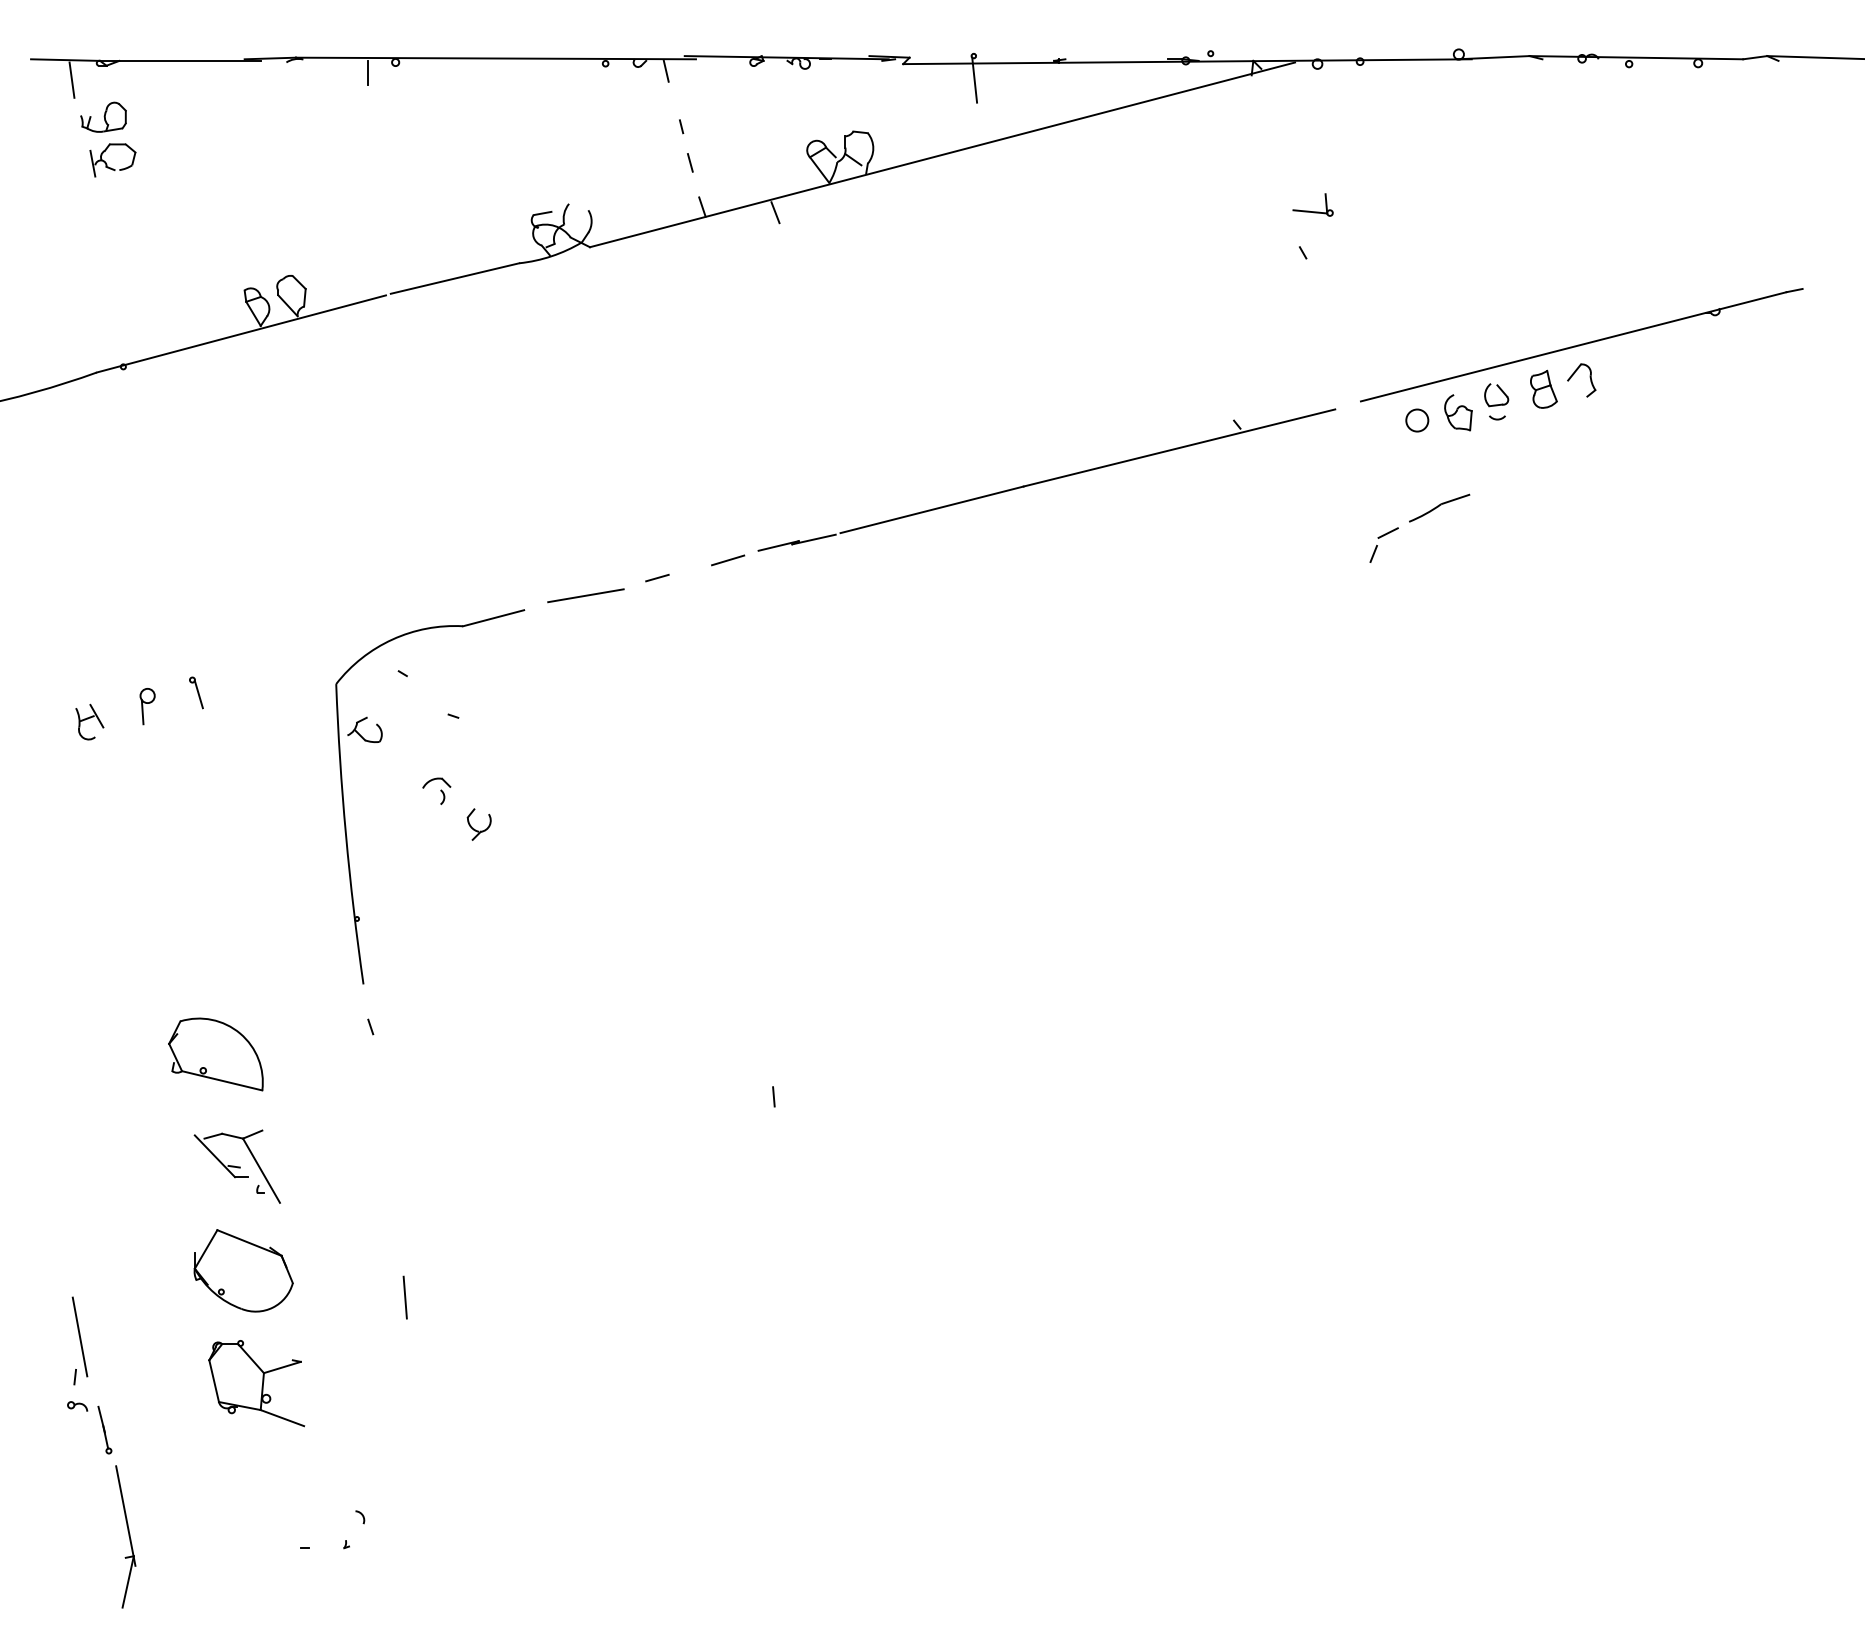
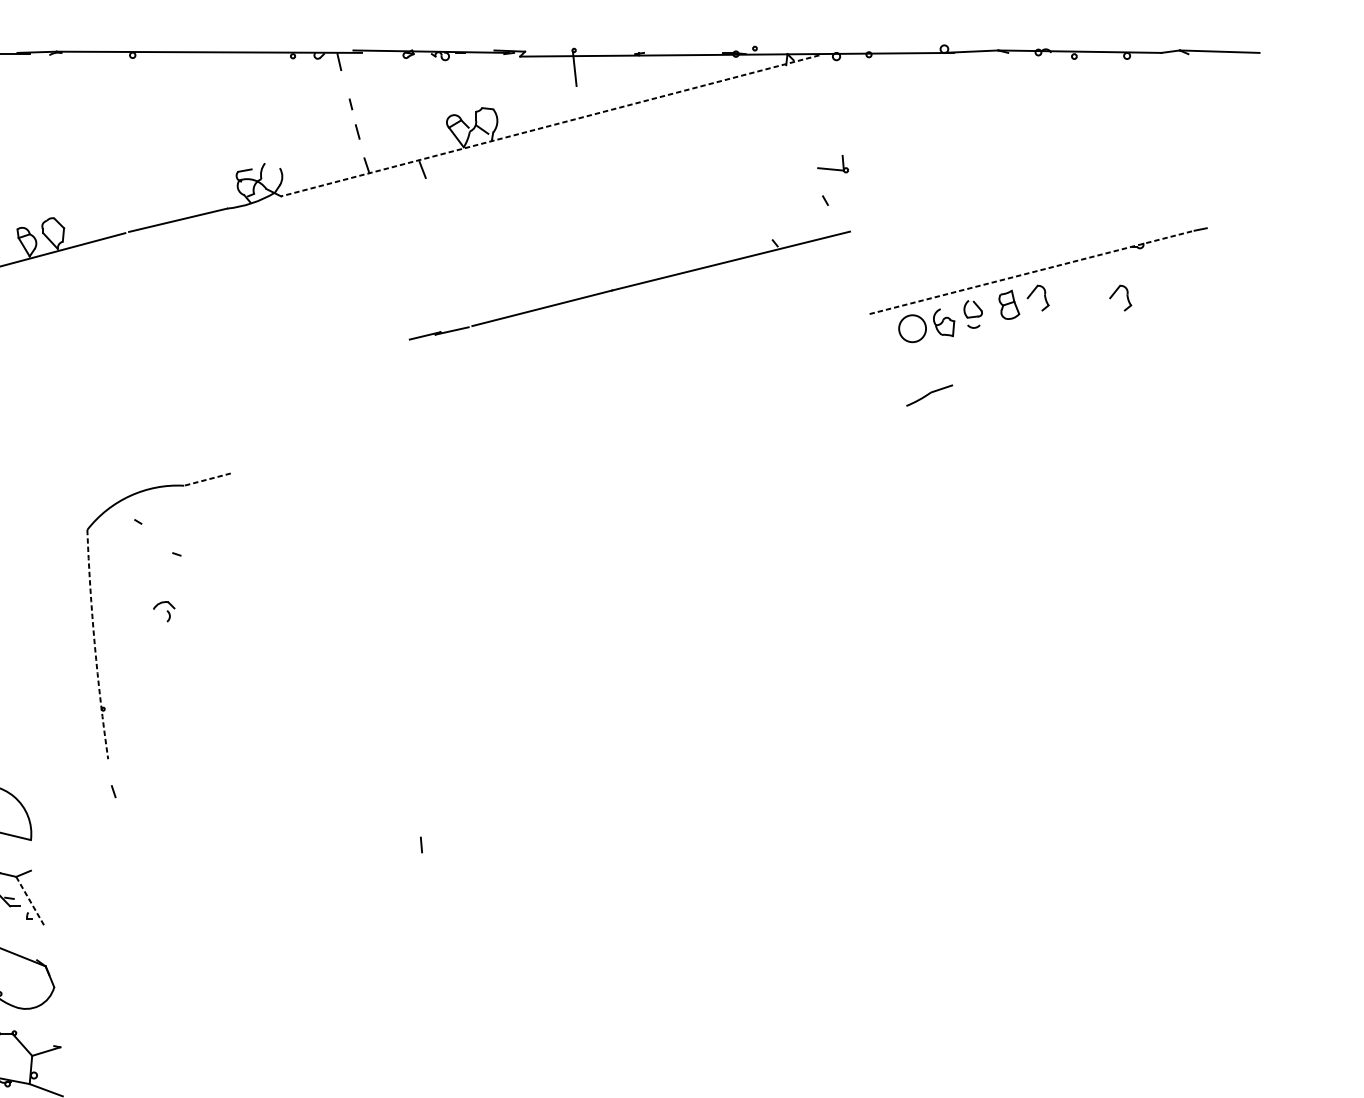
line: (368, 72) -> (112, 62), removed
line: (942, 154) -> (550, 125), solid -> dashed
line: (1573, 346) -> (1031, 272), solid -> dashed
part: (1697, 377) -> (1126, 295), added
circle: (1417, 420) -> (912, 328), size x1.6
part: (1046, 479) -> (629, 285), moved
part: (1377, 545) -> (882, 424), removed
line: (728, 560) -> (386, 435), removed
line: (657, 578) -> (332, 449), removed
line: (585, 595) -> (277, 462), removed
line: (493, 618) -> (207, 479), solid -> dashed
part: (359, 733) -> (105, 567), removed
part: (478, 824) -> (195, 637), removed
arc: (345, 834) -> (94, 644), solid -> dashed
line: (261, 1171) -> (30, 901), solid -> dashed
line: (404, 1297) -> (139, 998), removed

